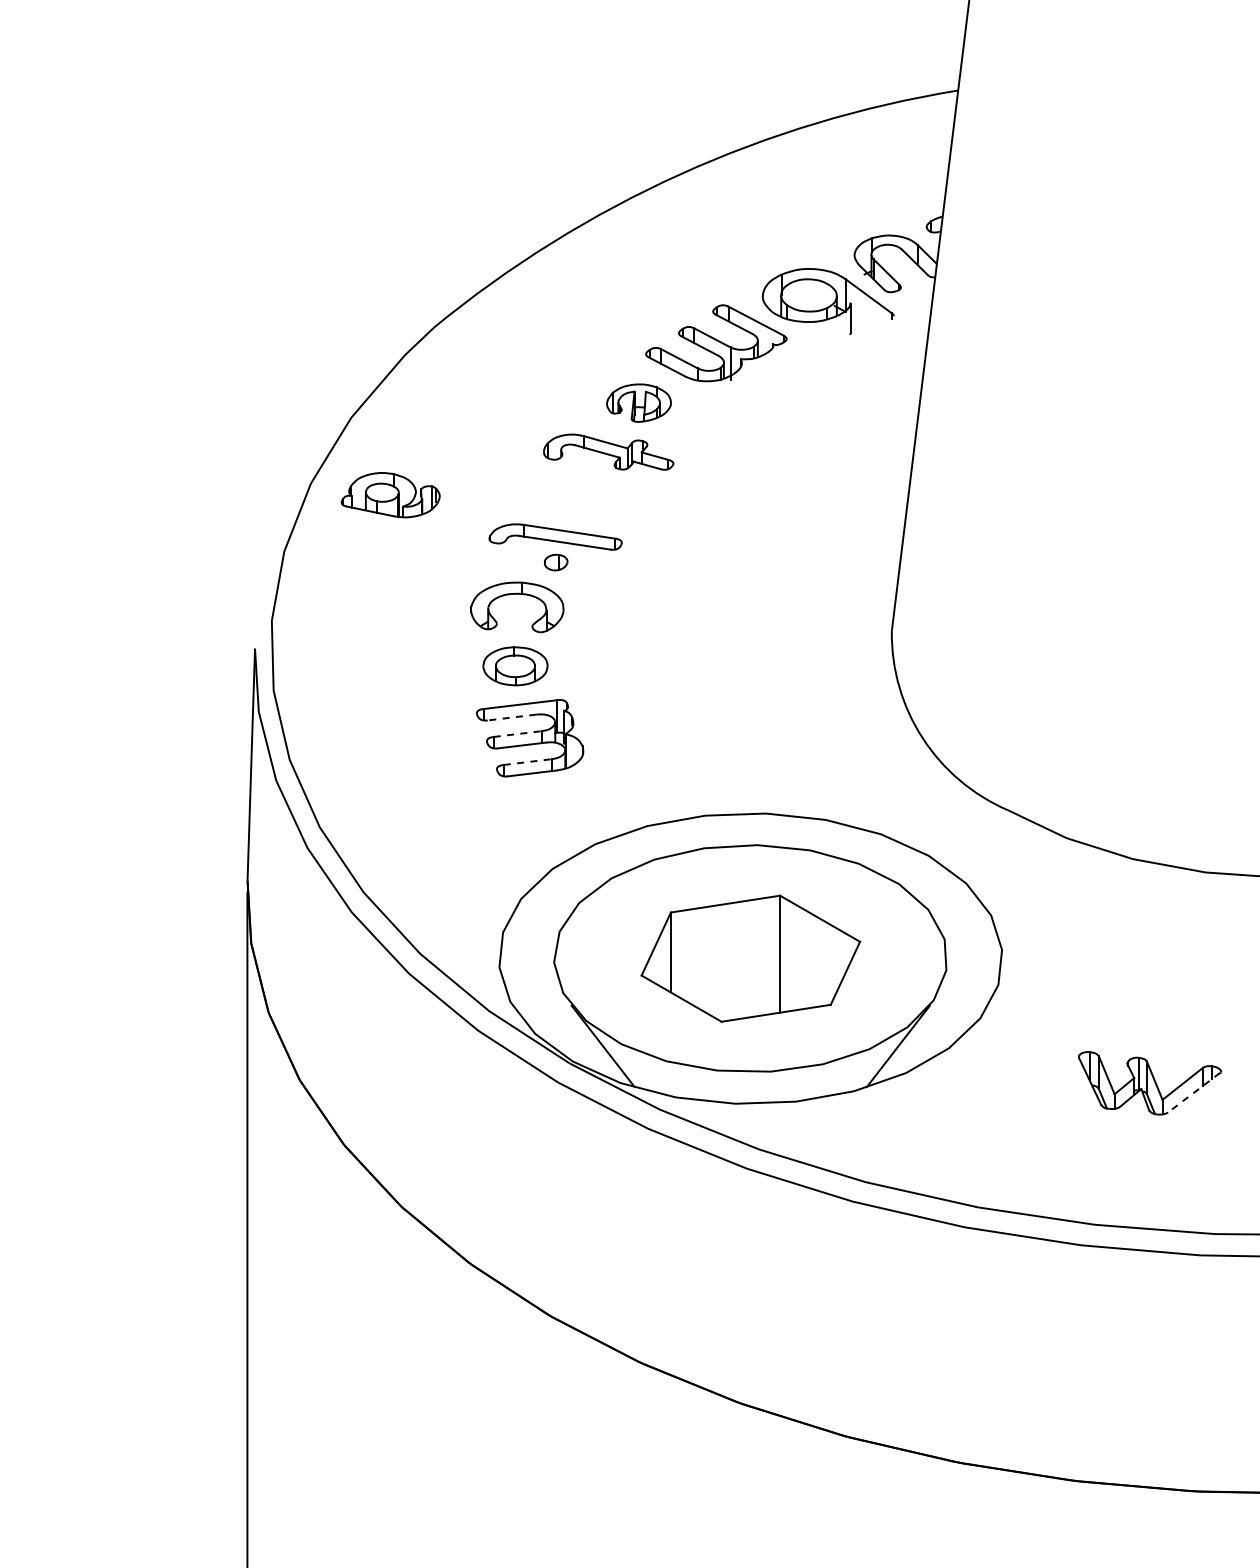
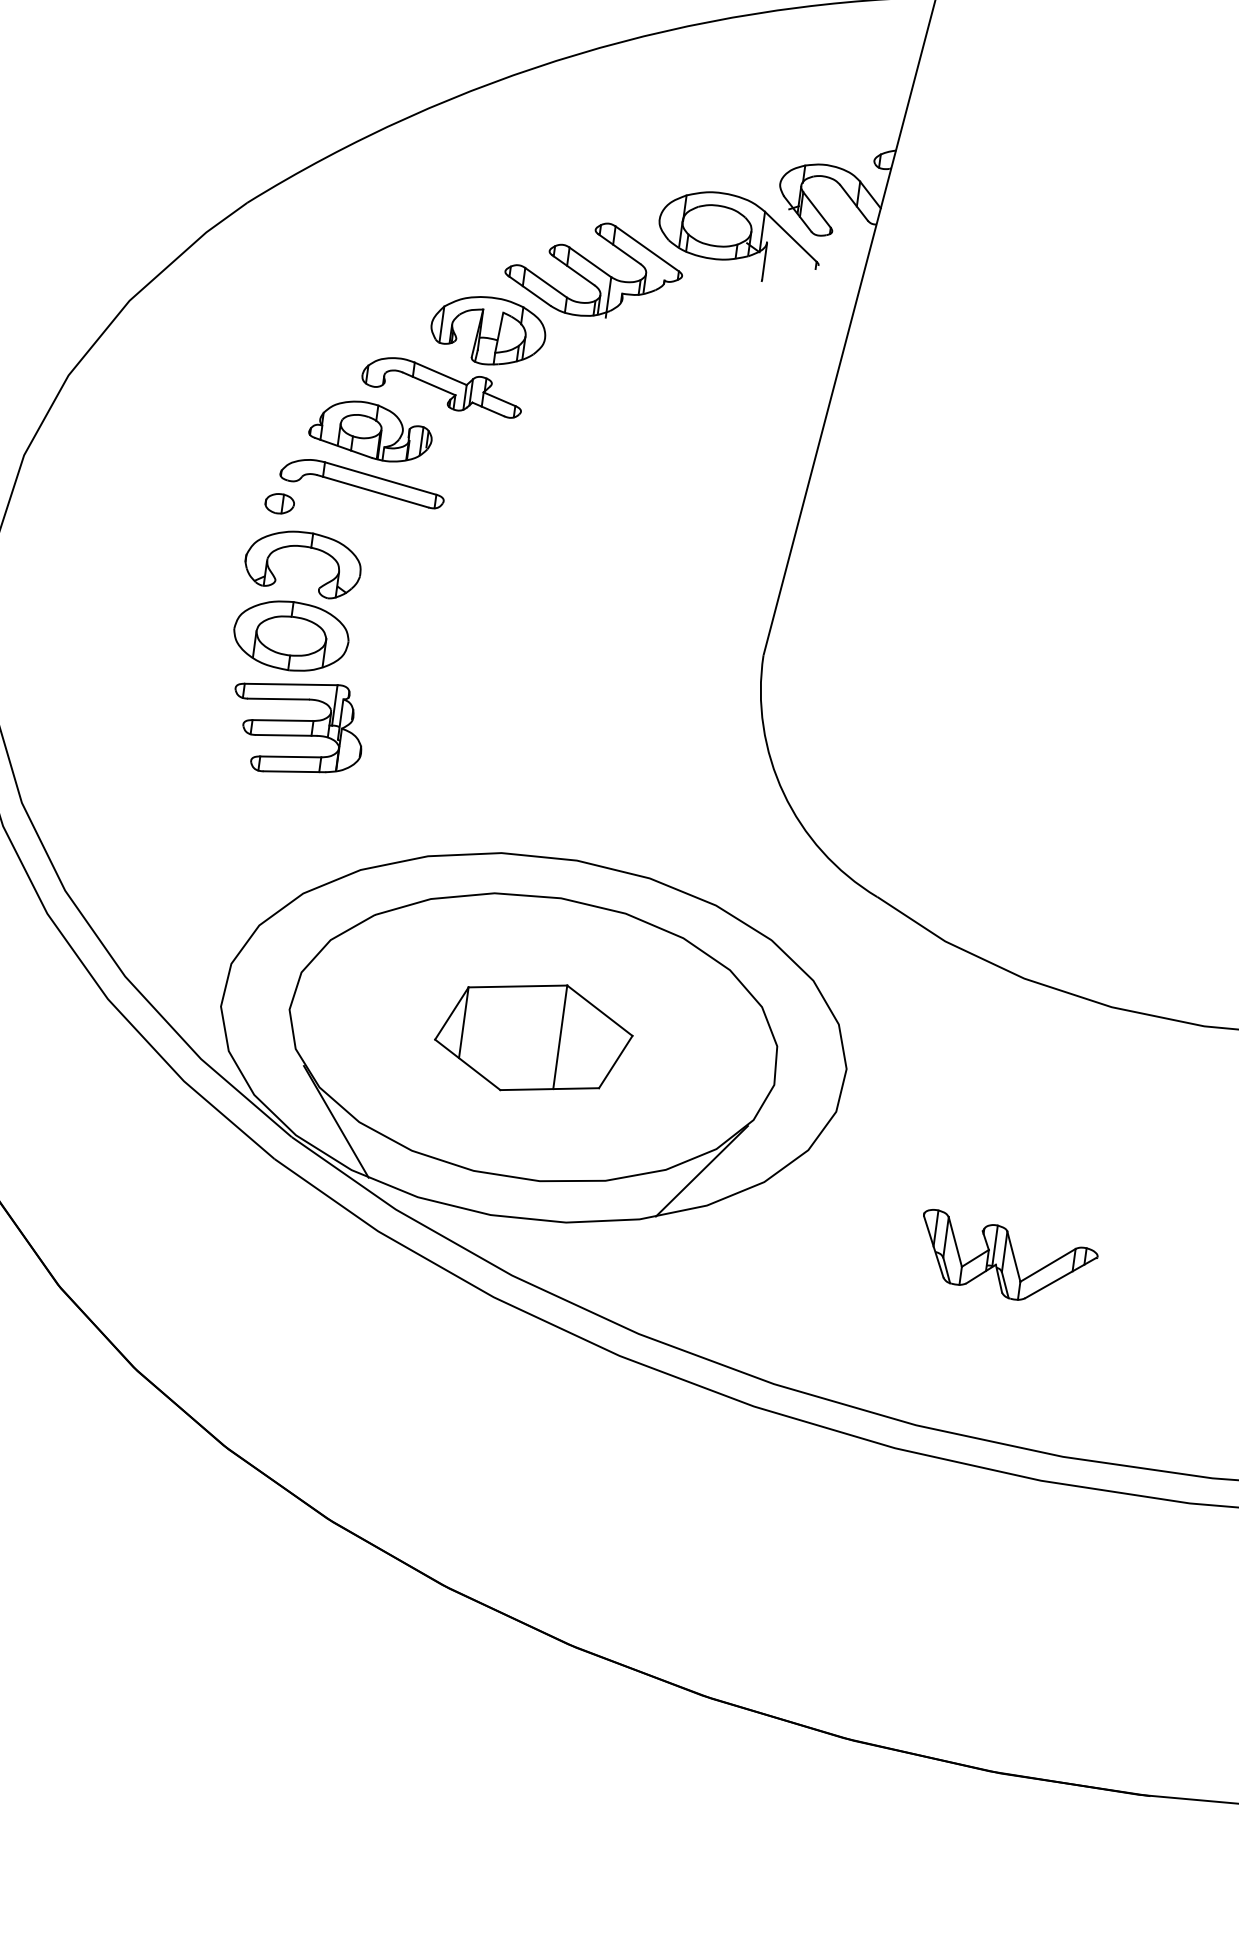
part: (638, 402) -> (487, 329), size x1.43
part: (390, 495) -> (370, 431), moved
part: (556, 562) -> (280, 503), moved
part: (515, 666) -> (291, 636), size x1.43
line: (511, 717) -> (277, 698), dashed -> solid
line: (518, 733) -> (283, 719), dashed -> solid
line: (528, 762) -> (291, 757), dashed -> solid
part: (750, 958) -> (533, 1037), size x0.71
line: (1194, 1092) -> (1061, 1277), dashed -> solid

